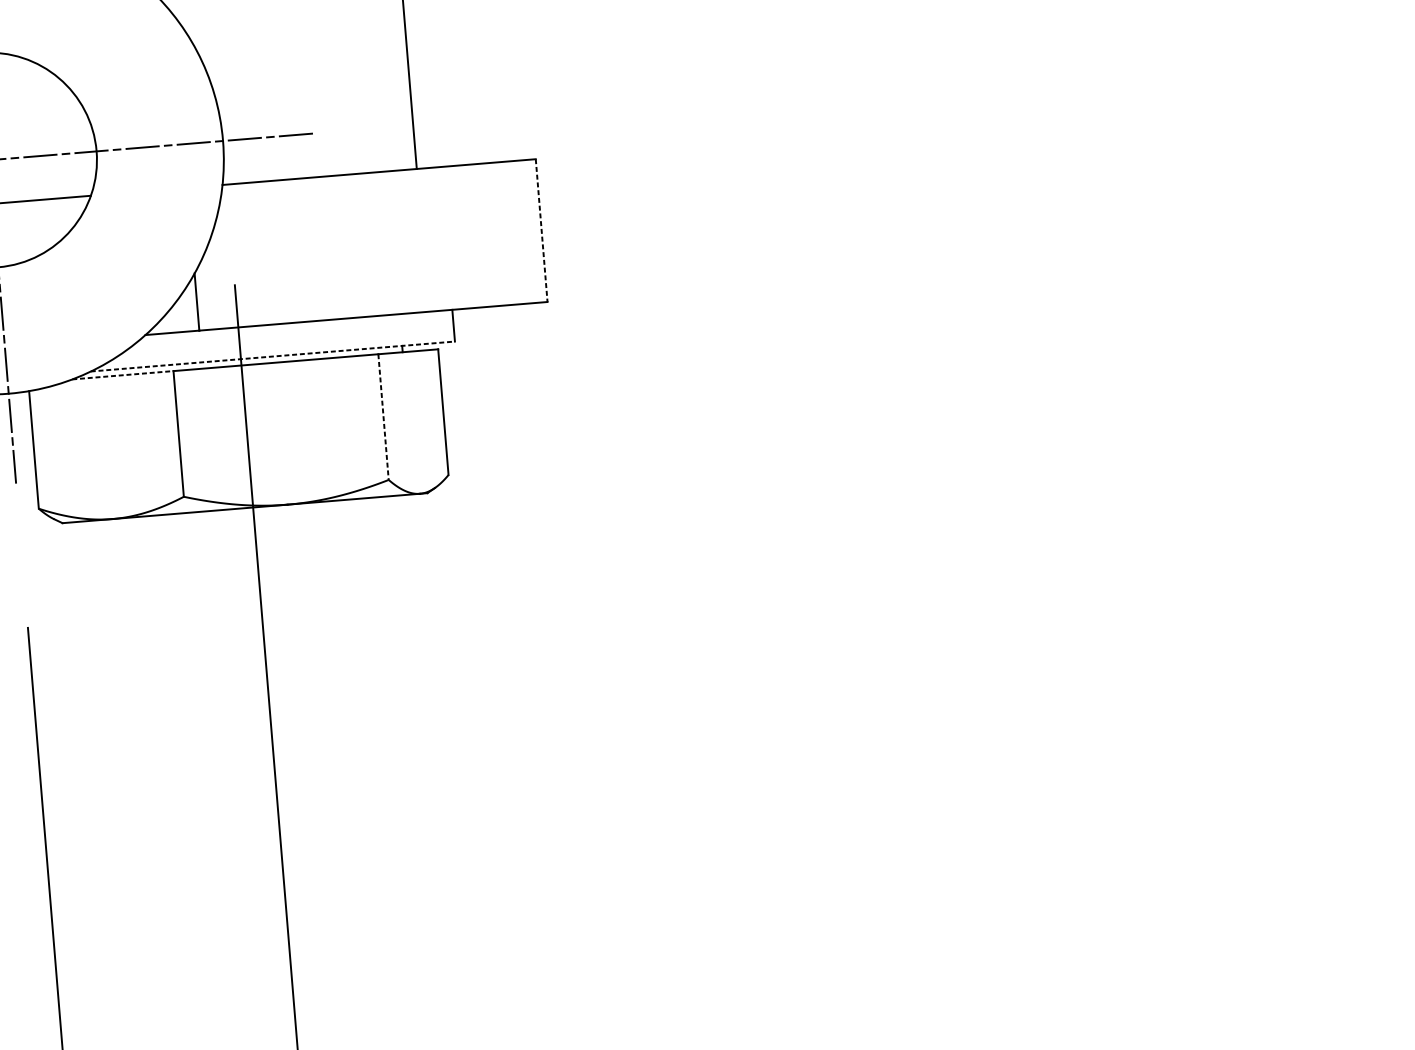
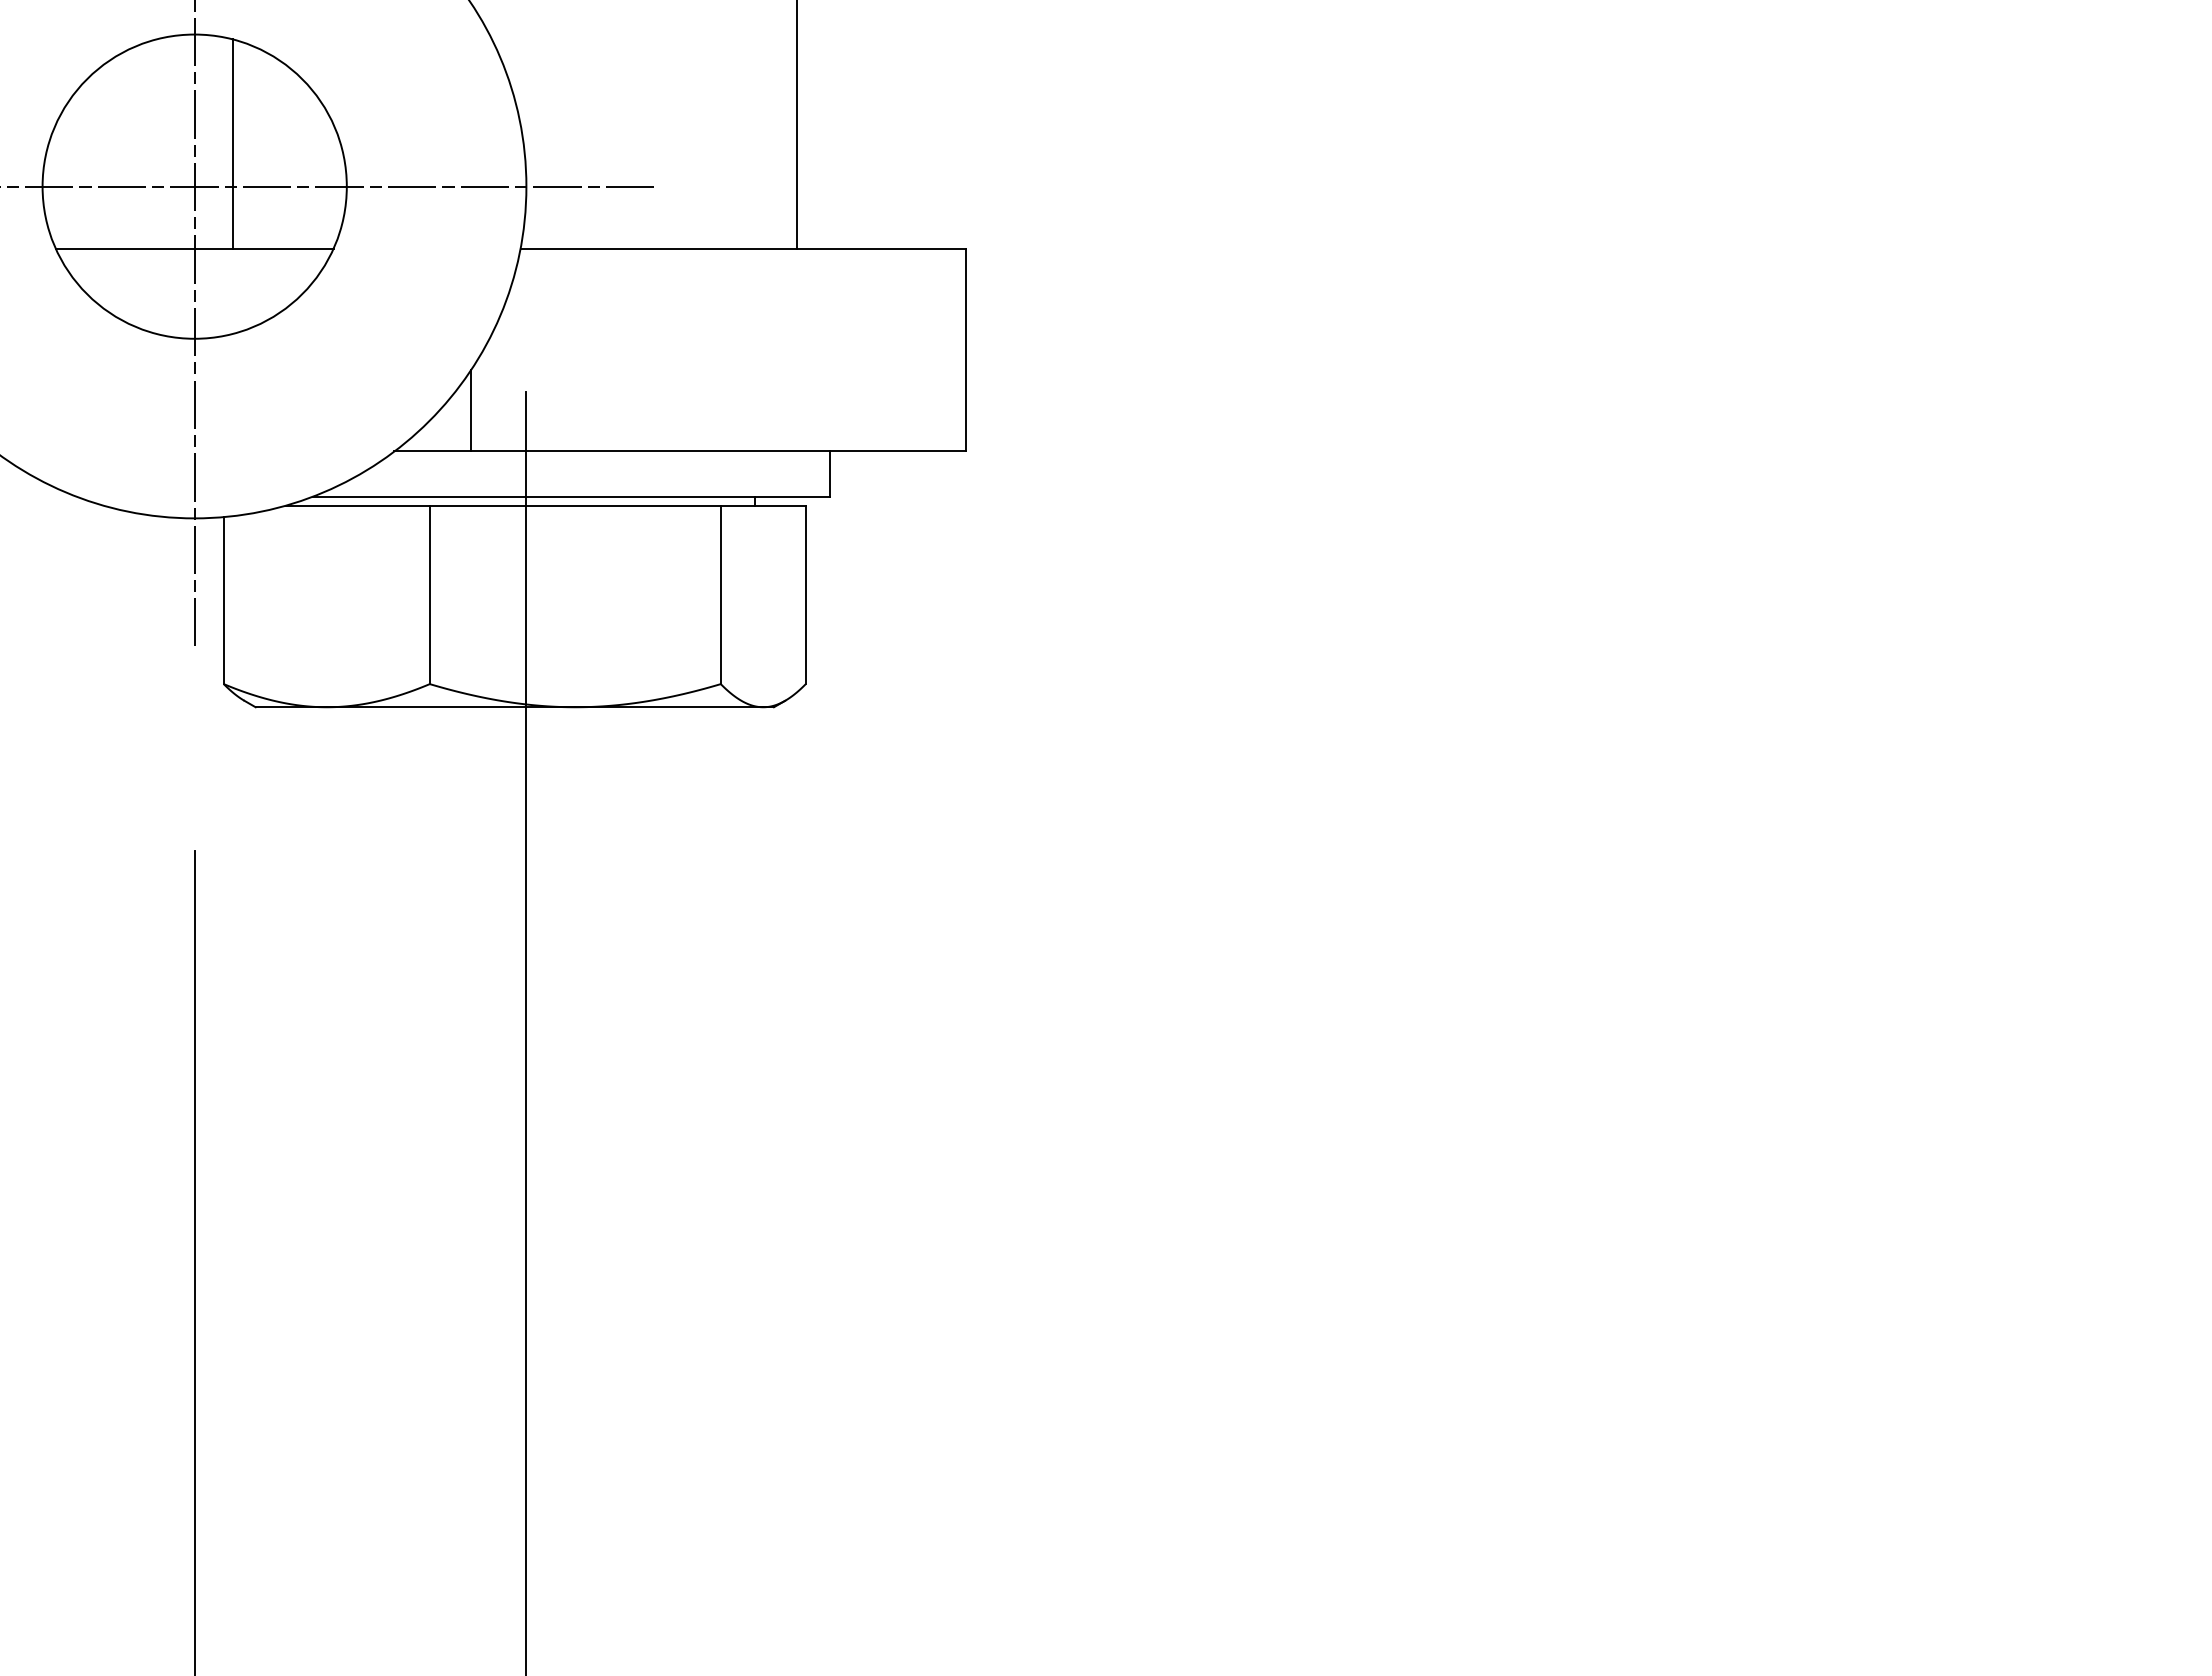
line: (14, 127) -> (233, 143), added
line: (541, 230) -> (965, 350), dashed -> solid
line: (272, 356) -> (571, 496), dashed -> solid
line: (122, 375) -> (357, 505), dashed -> solid
line: (383, 417) -> (720, 595), dashed -> solid

